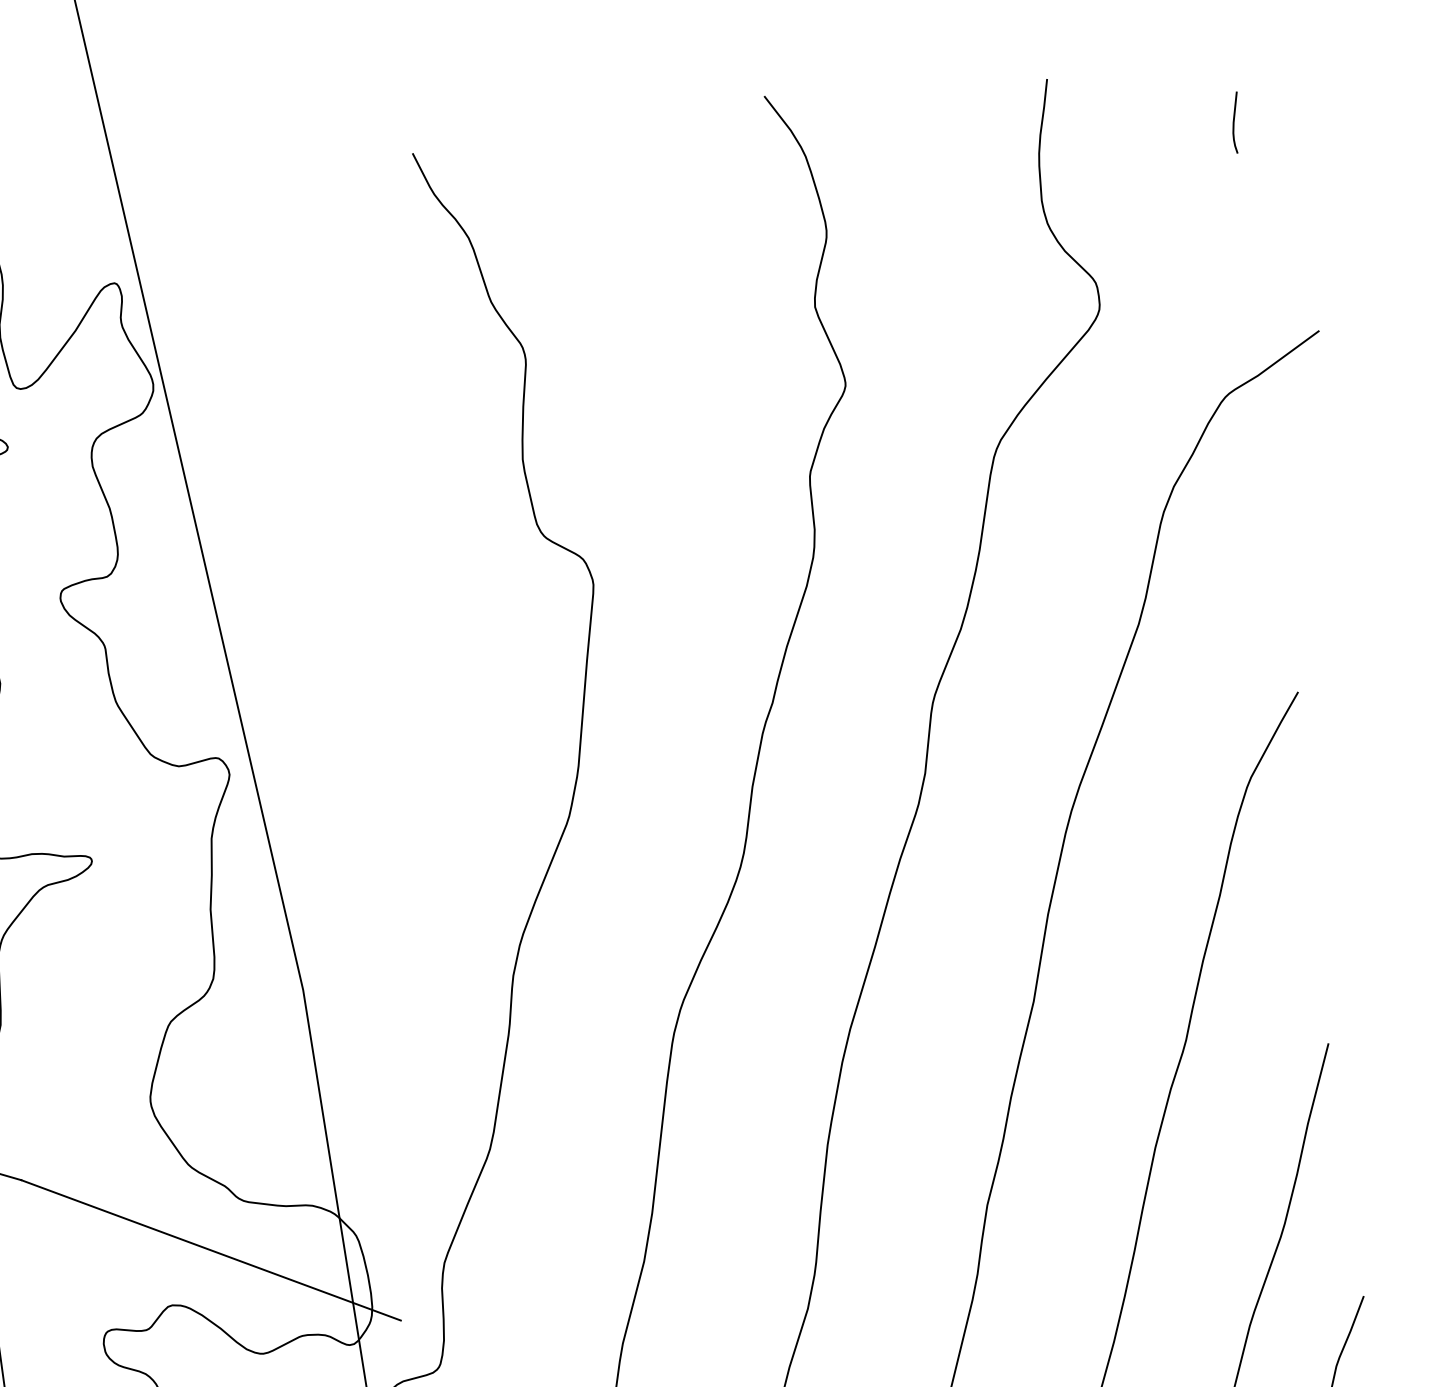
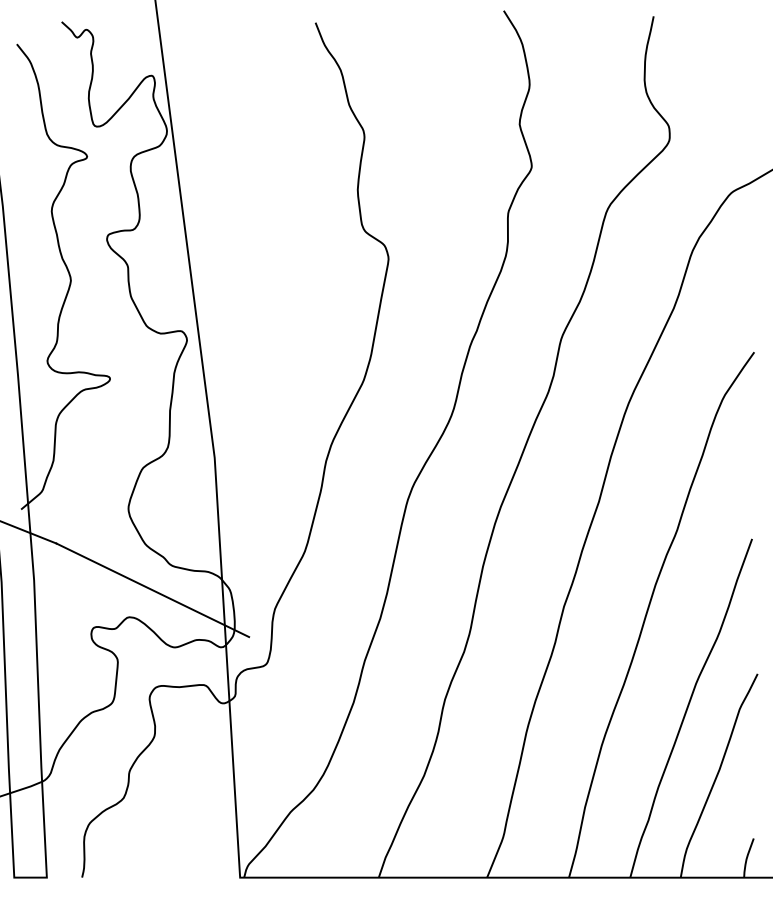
curve: (1235, 121) -> (750, 48), removed

